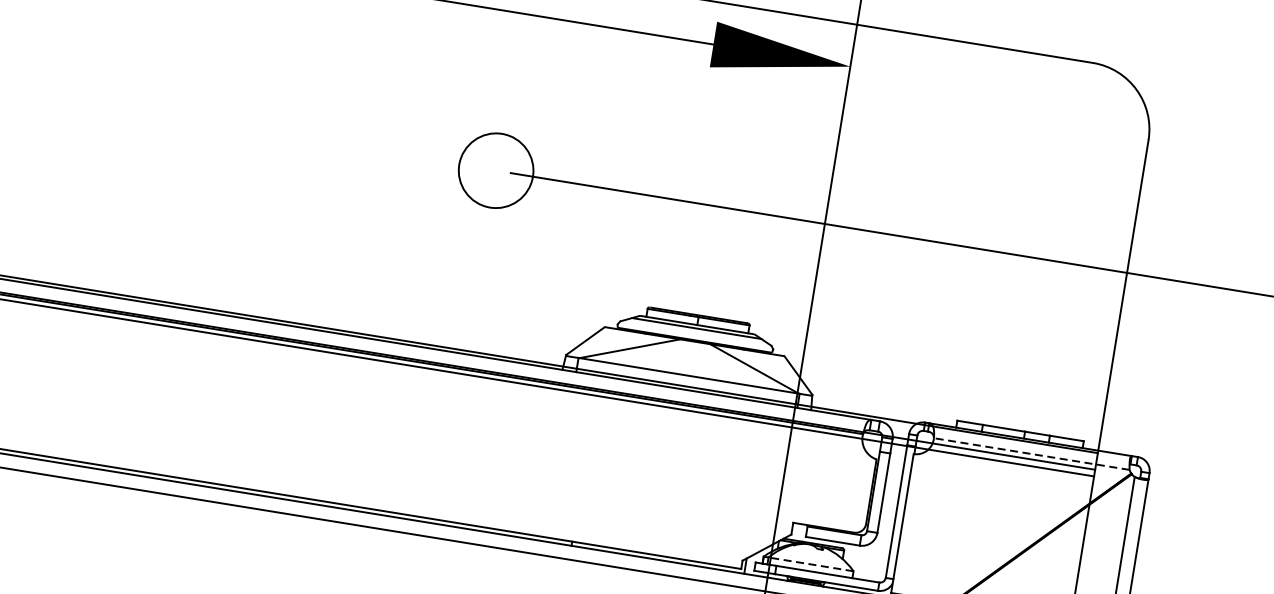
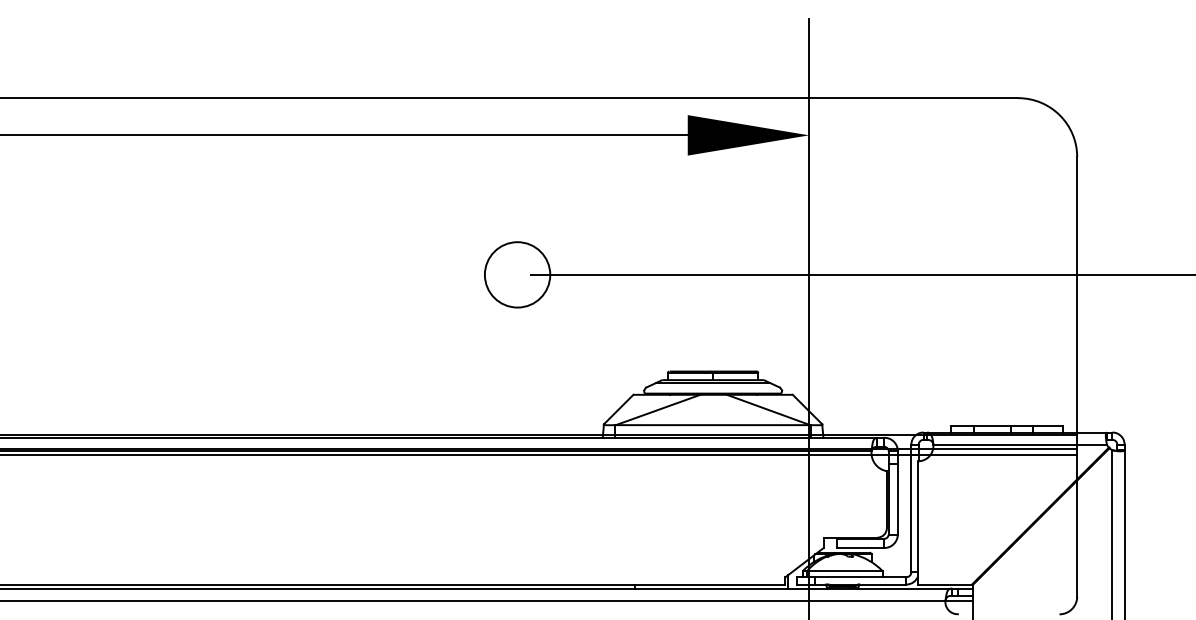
line: (1032, 453) -> (1020, 444), dashed -> solid
line: (810, 564) -> (844, 571), dashed -> solid

